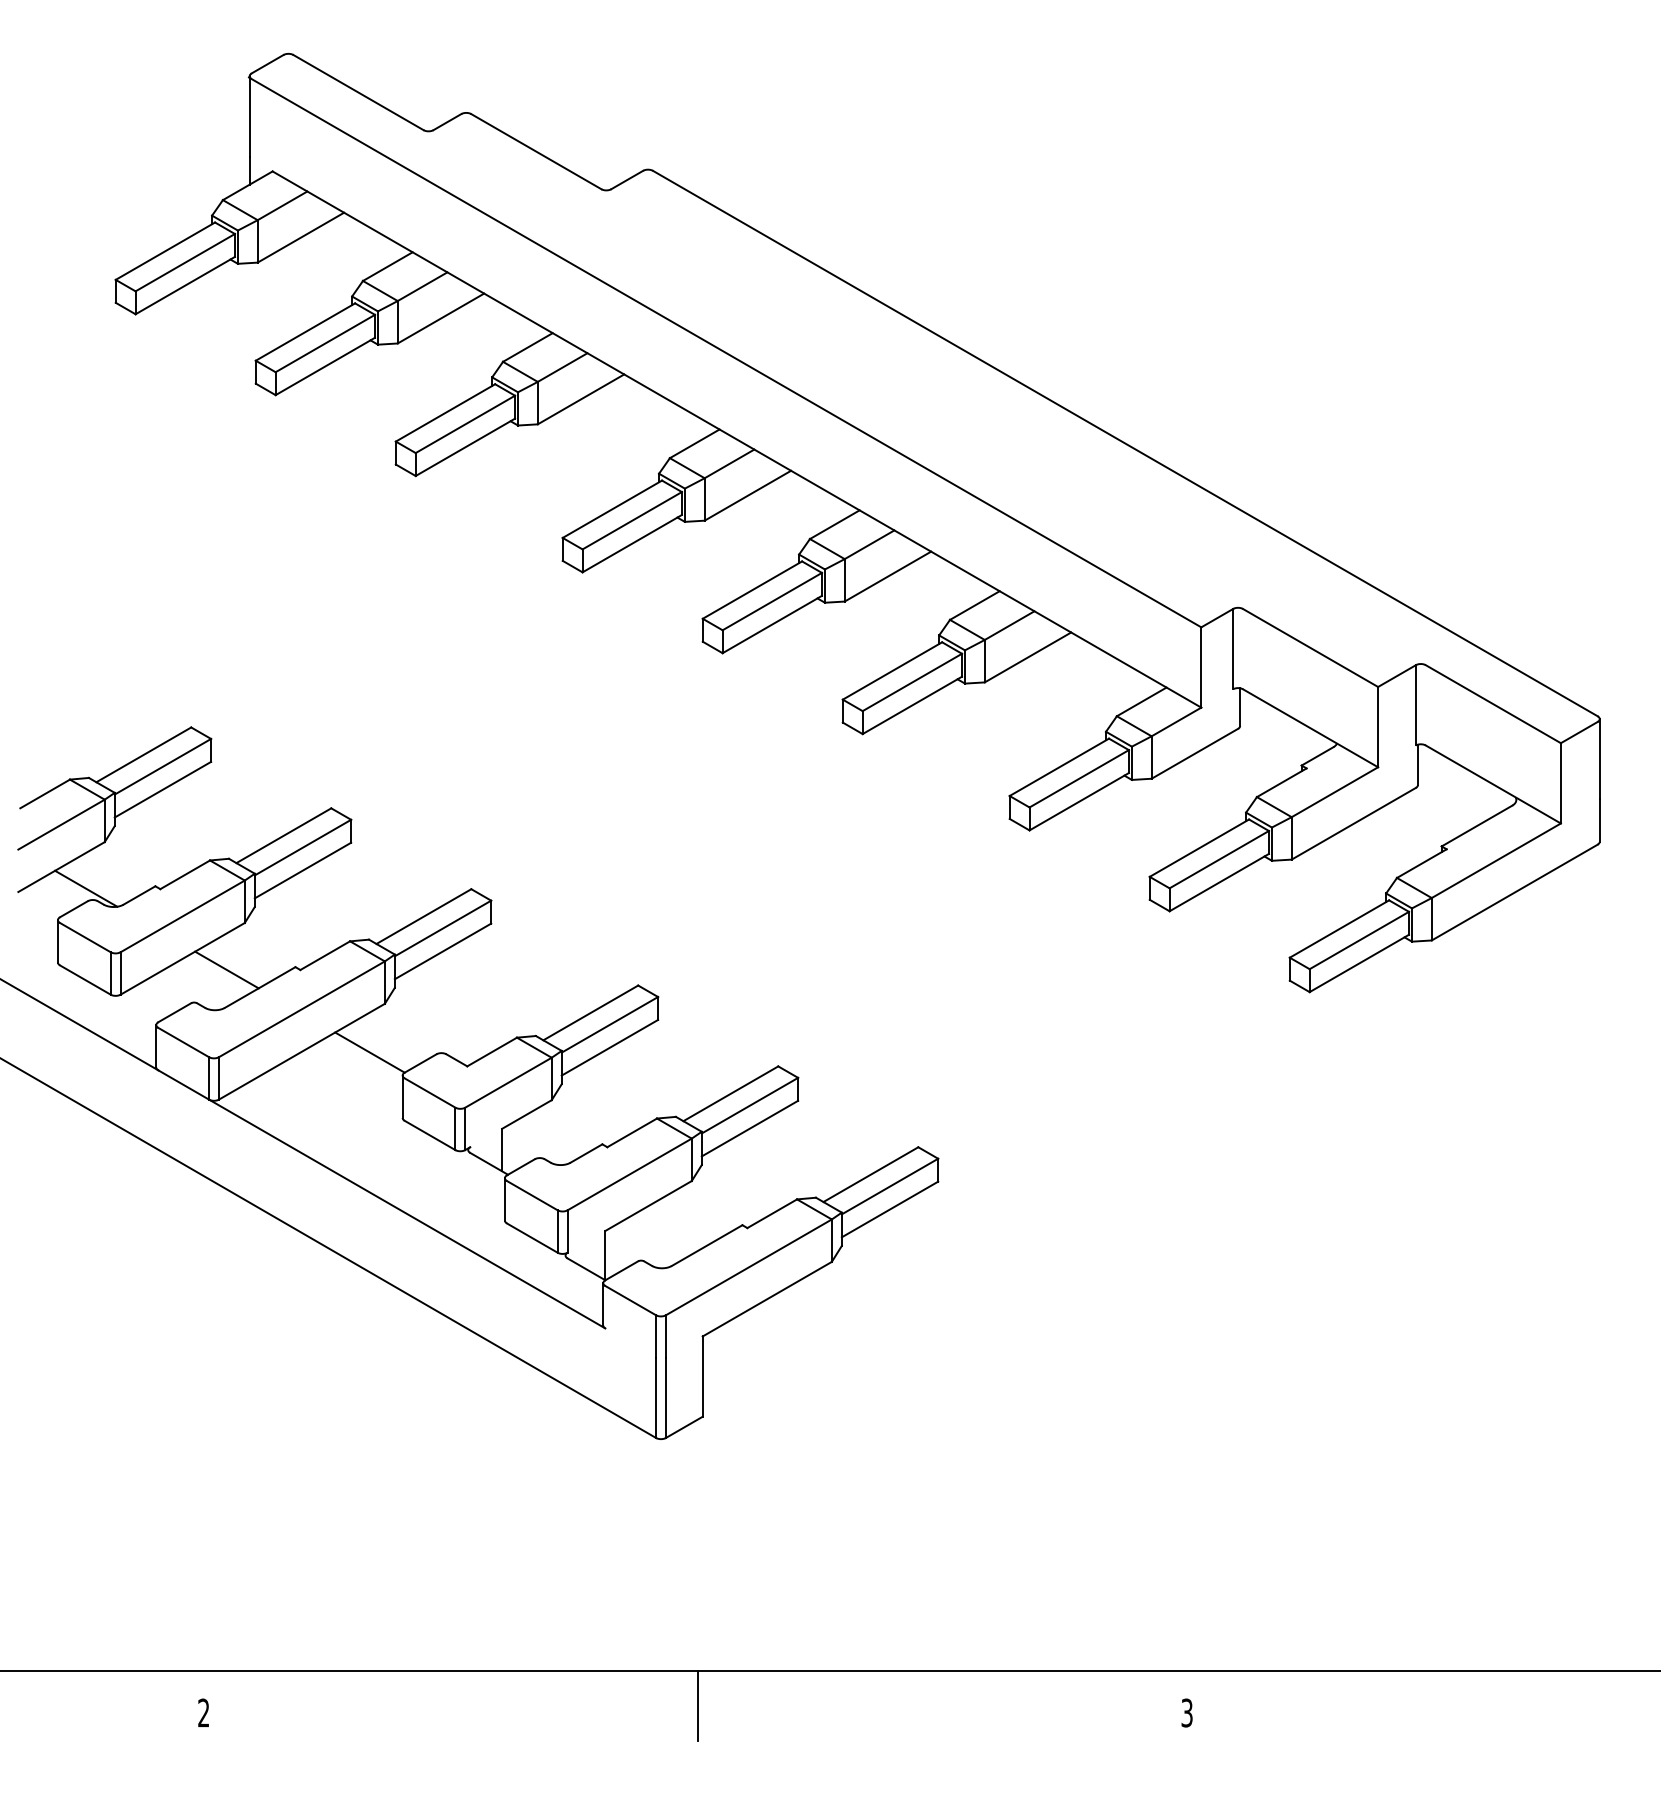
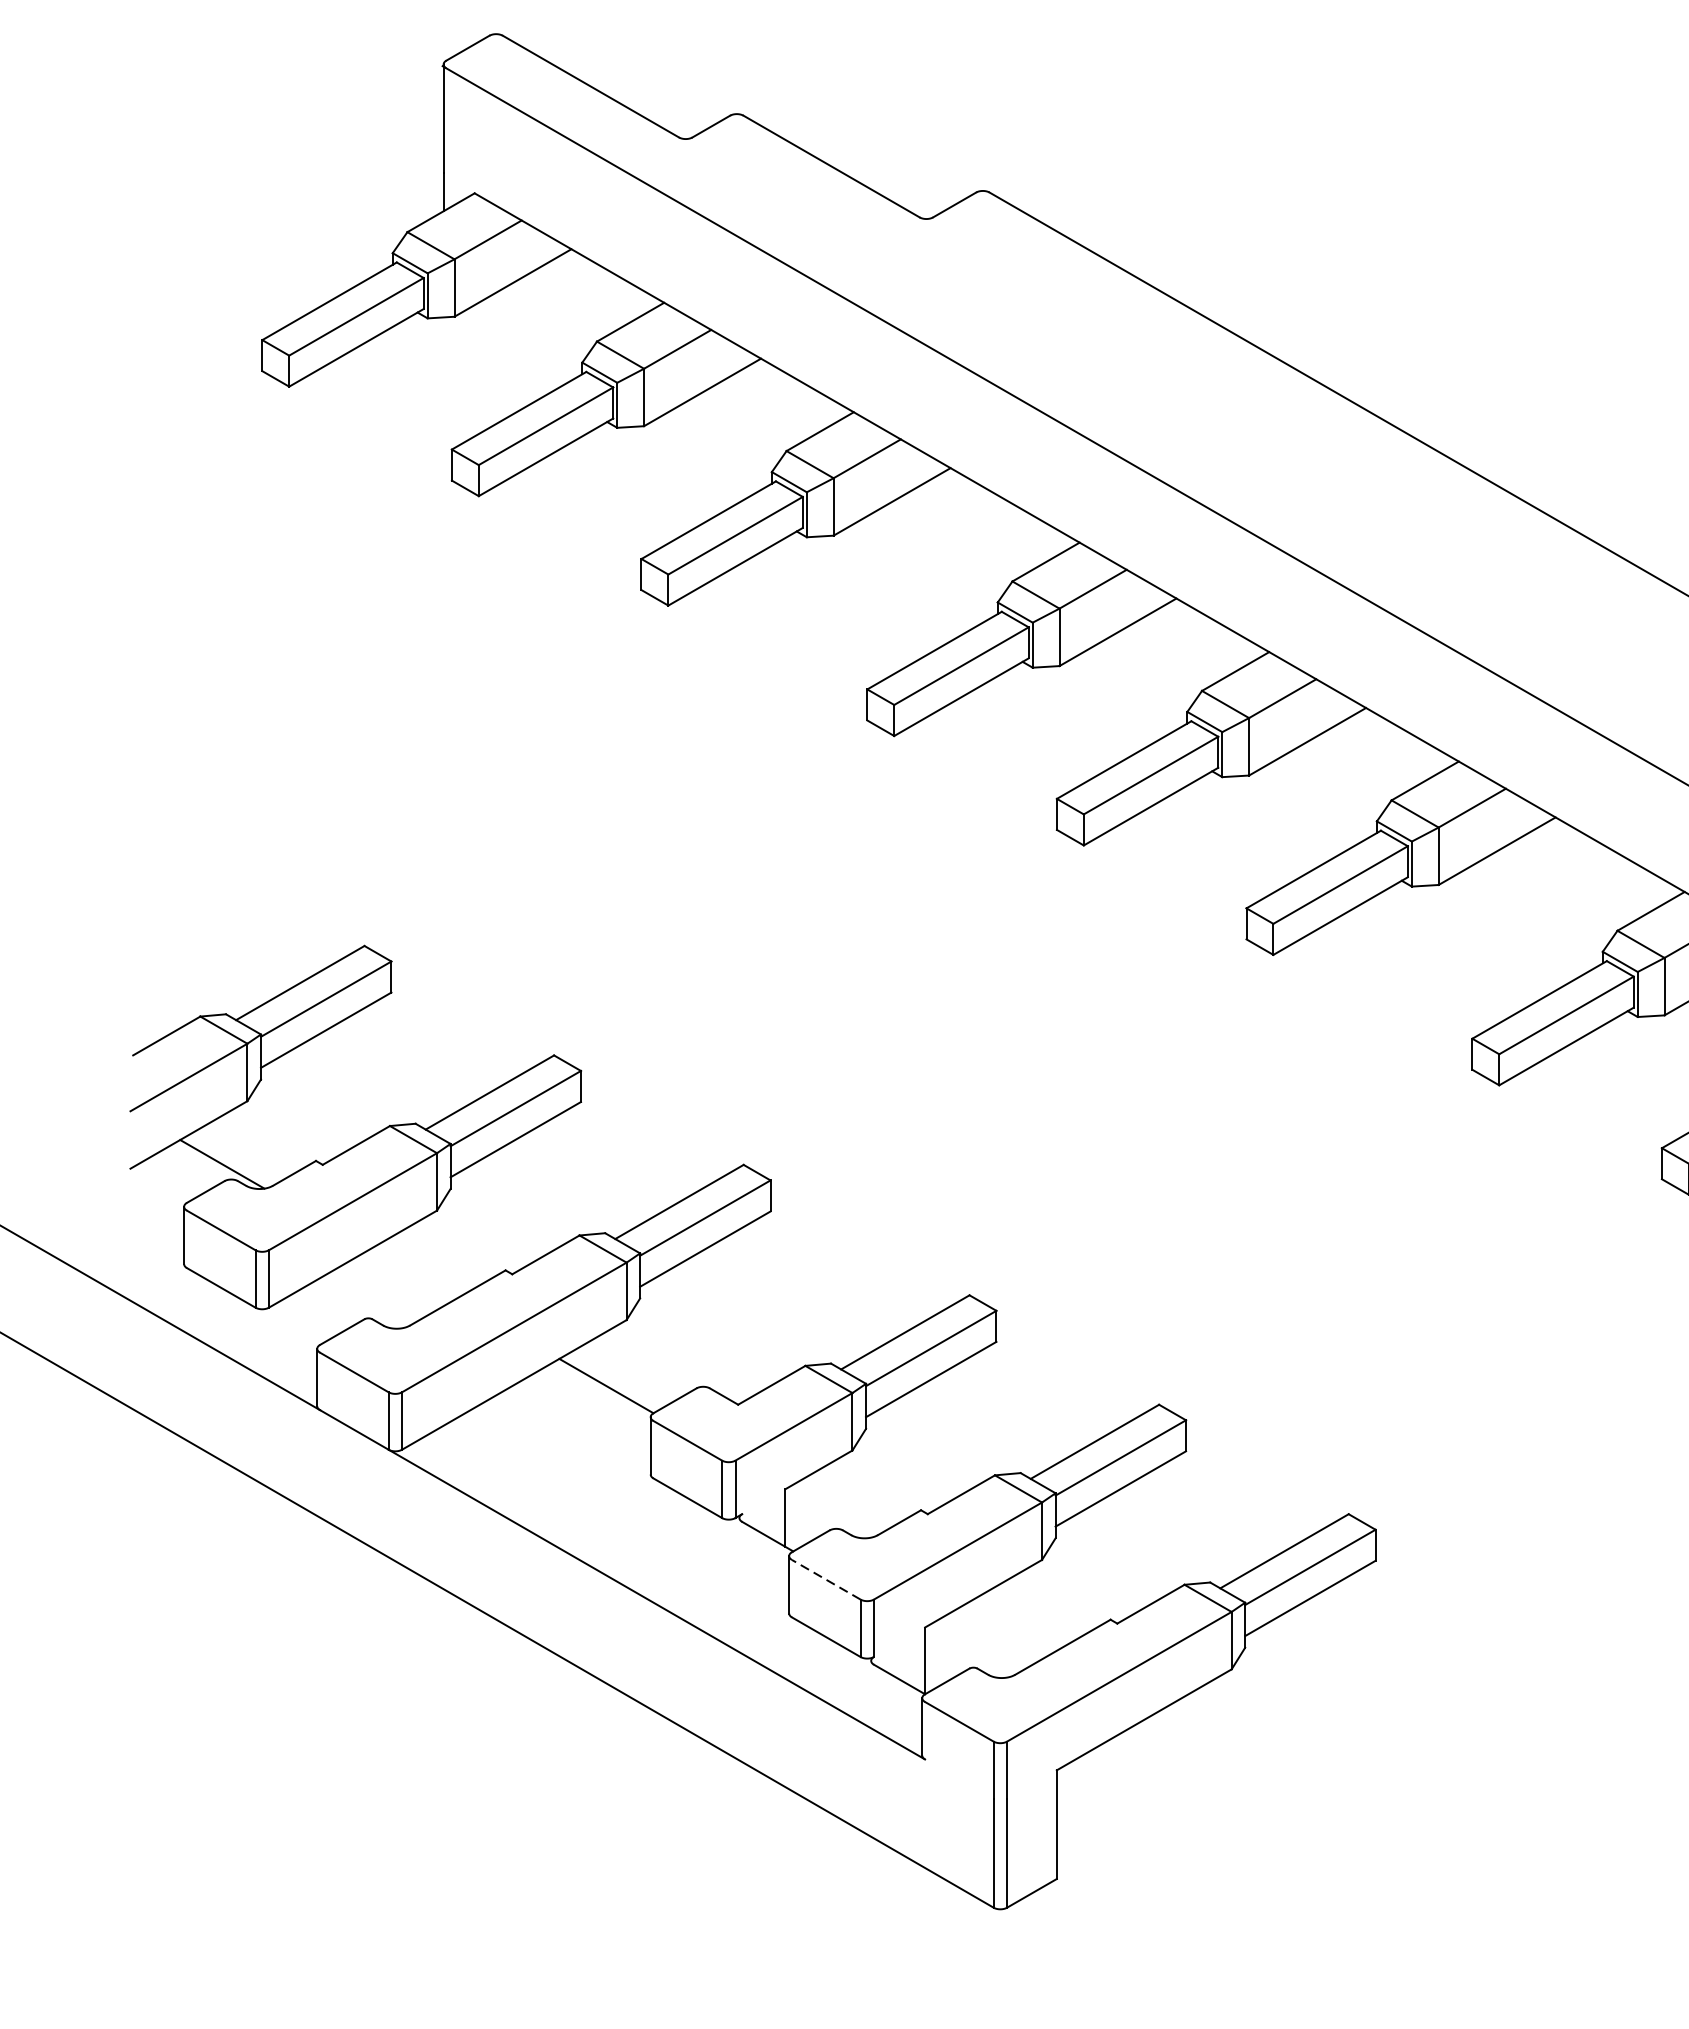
line: (226, 969) -> (412, 1273), removed
line: (531, 1195) -> (825, 1579), solid -> dashed

